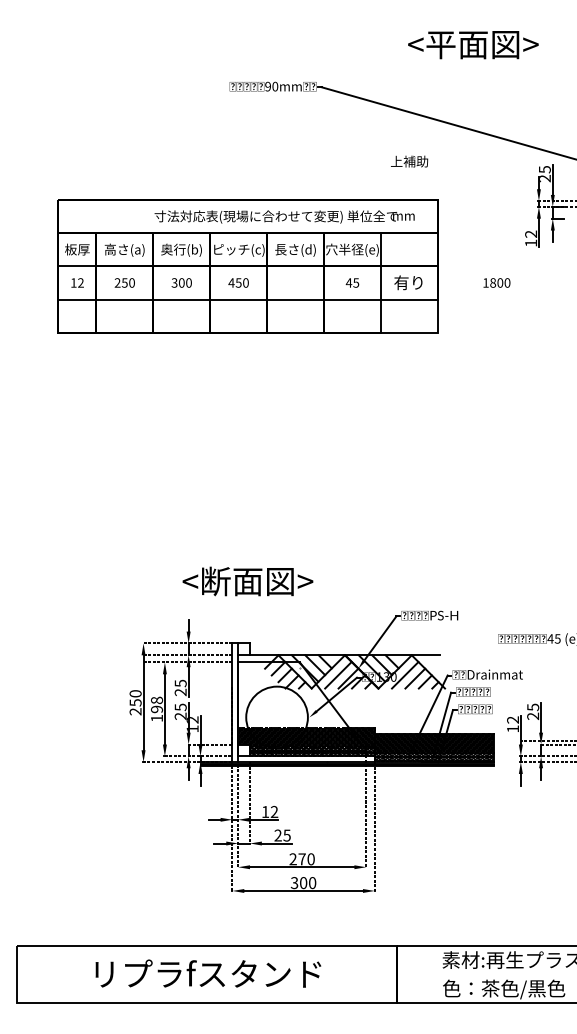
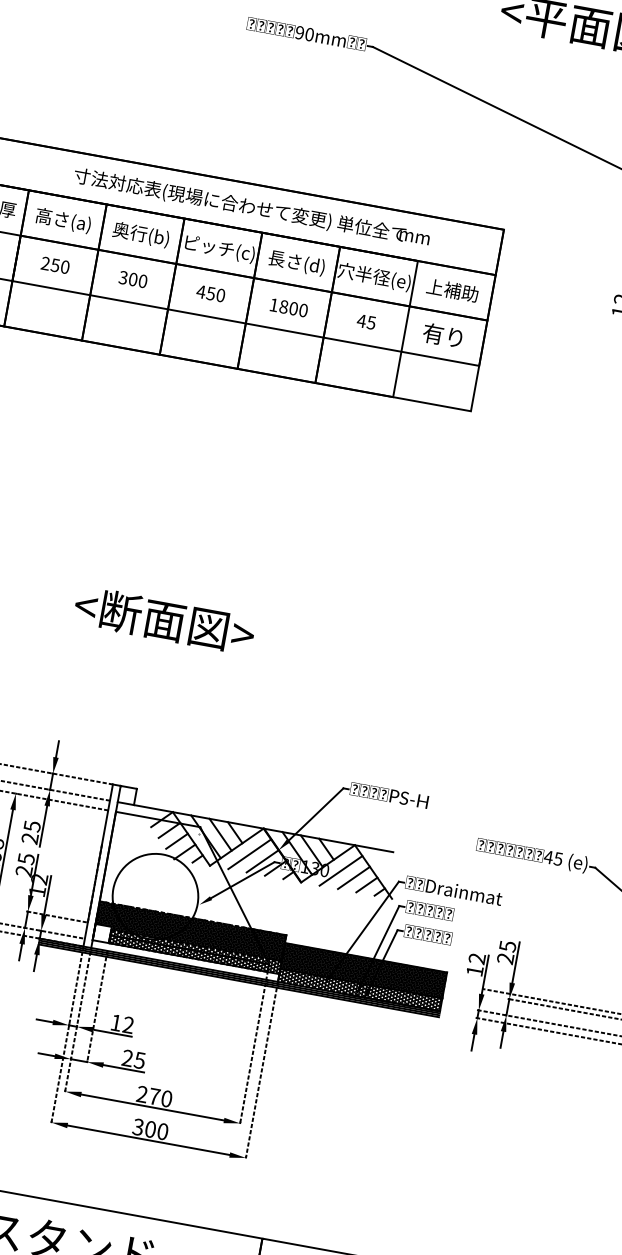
text: (409, 161) -> (452, 290), moved
text: (284, 216) -> (251, 207), moved
text: (496, 282) -> (288, 307), moved
text: (247, 581) -> (163, 620), moved

